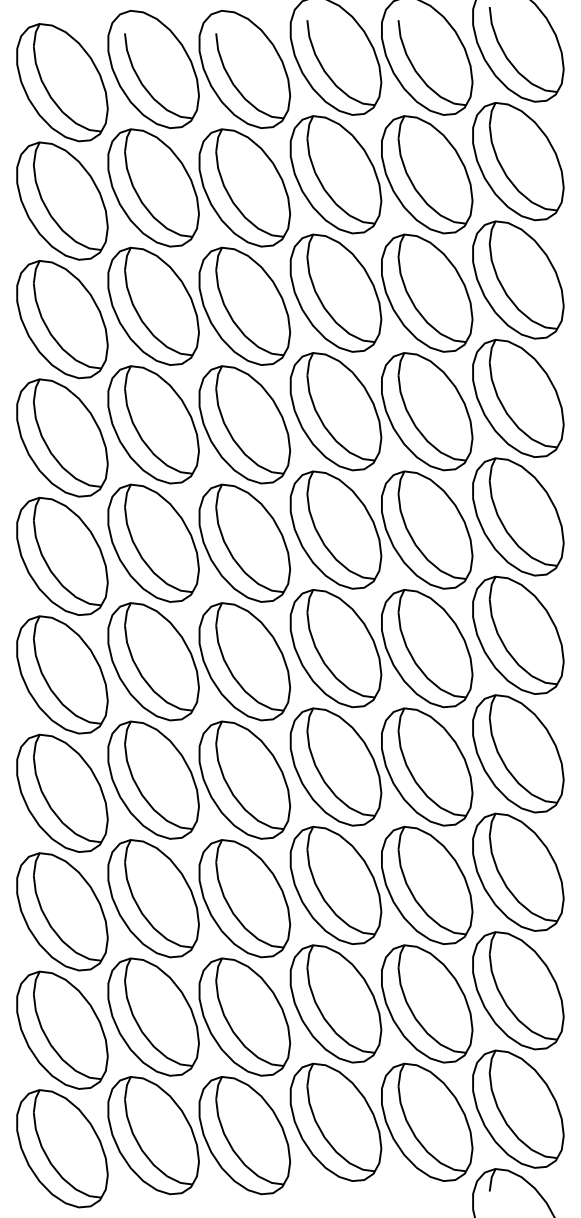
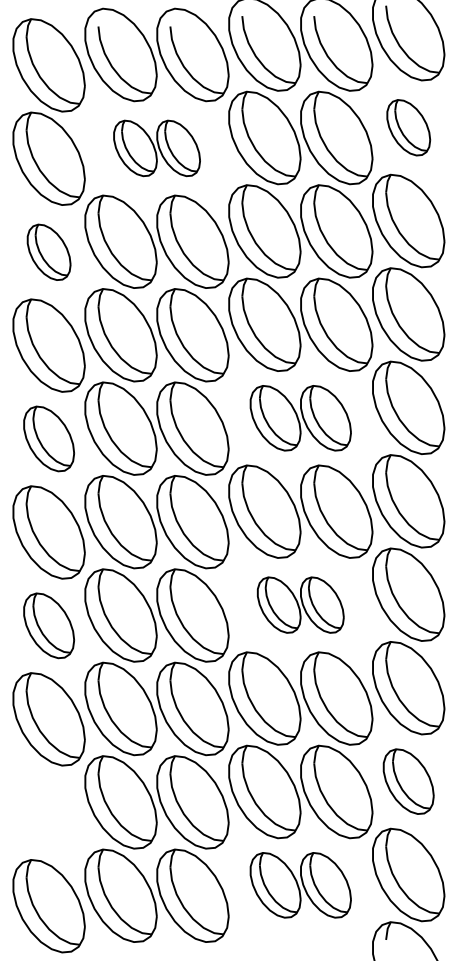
part: (518, 161) -> (408, 127), size x0.6
part: (199, 187) -> (157, 148), size x0.6
part: (62, 319) -> (49, 252), size x0.6
part: (381, 529) -> (300, 417), size x0.7
part: (62, 555) -> (49, 438), size x0.7
part: (381, 766) -> (300, 604), size x0.6
part: (62, 792) -> (49, 625), size x0.7
part: (518, 990) -> (408, 781), size x0.7
part: (62, 1029) -> (49, 812), removed
part: (381, 1121) -> (300, 884), size x0.7

